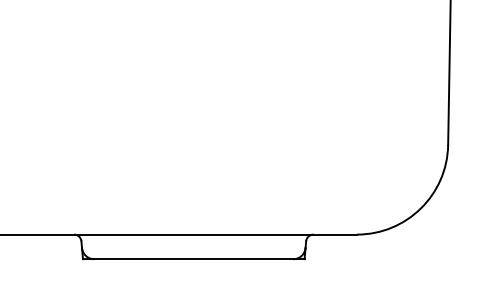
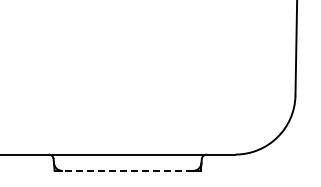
line: (193, 258) -> (127, 170), solid -> dashed

